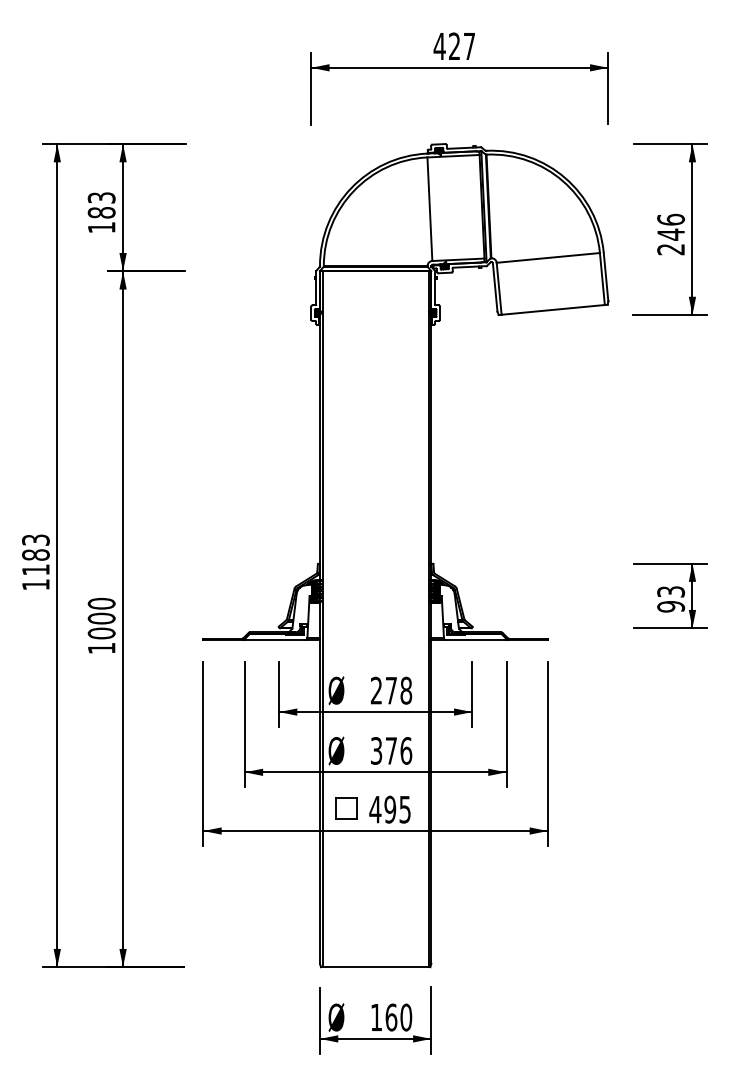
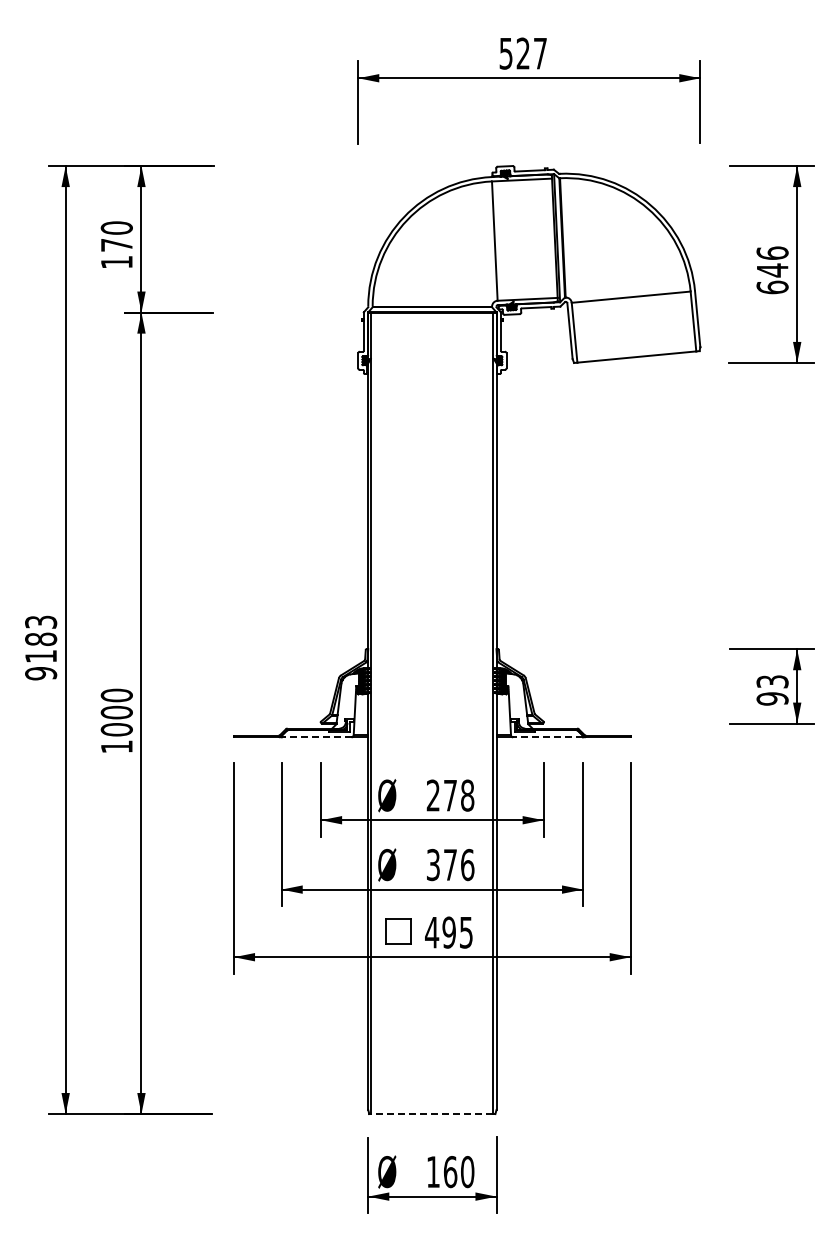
text: (440, 46) -> (506, 53), 427 -> 527
text: (101, 205) -> (116, 236), 183 -> 170
text: (671, 249) -> (772, 287), 246 -> 646
text: (36, 584) -> (41, 673), 1183 -> 9183
line: (275, 640) -> (316, 737), solid -> dashed
line: (476, 640) -> (548, 737), solid -> dashed
line: (375, 967) -> (432, 1114), solid -> dashed

